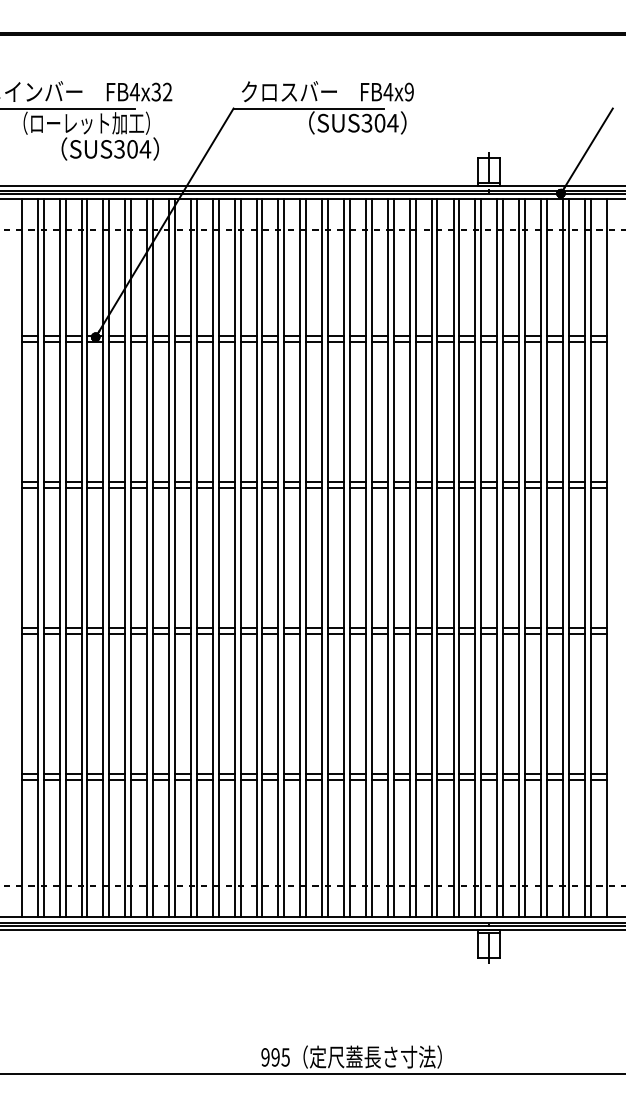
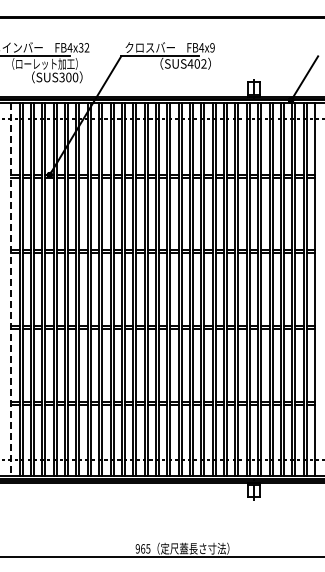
text: (378, 122) -> (196, 63), SUS304 -> SUS402
text: (145, 149) -> (75, 77), SUS304 -> SUS300
line: (22, 559) -> (11, 290), solid -> dashed
text: (276, 1056) -> (143, 548), 995 -> 965

